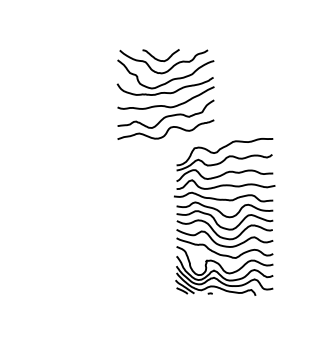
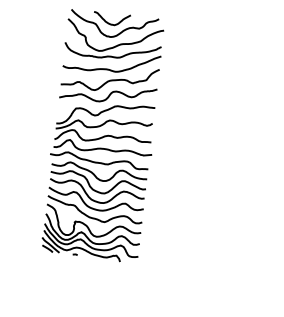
part: (224, 216) -> (98, 179), moved

